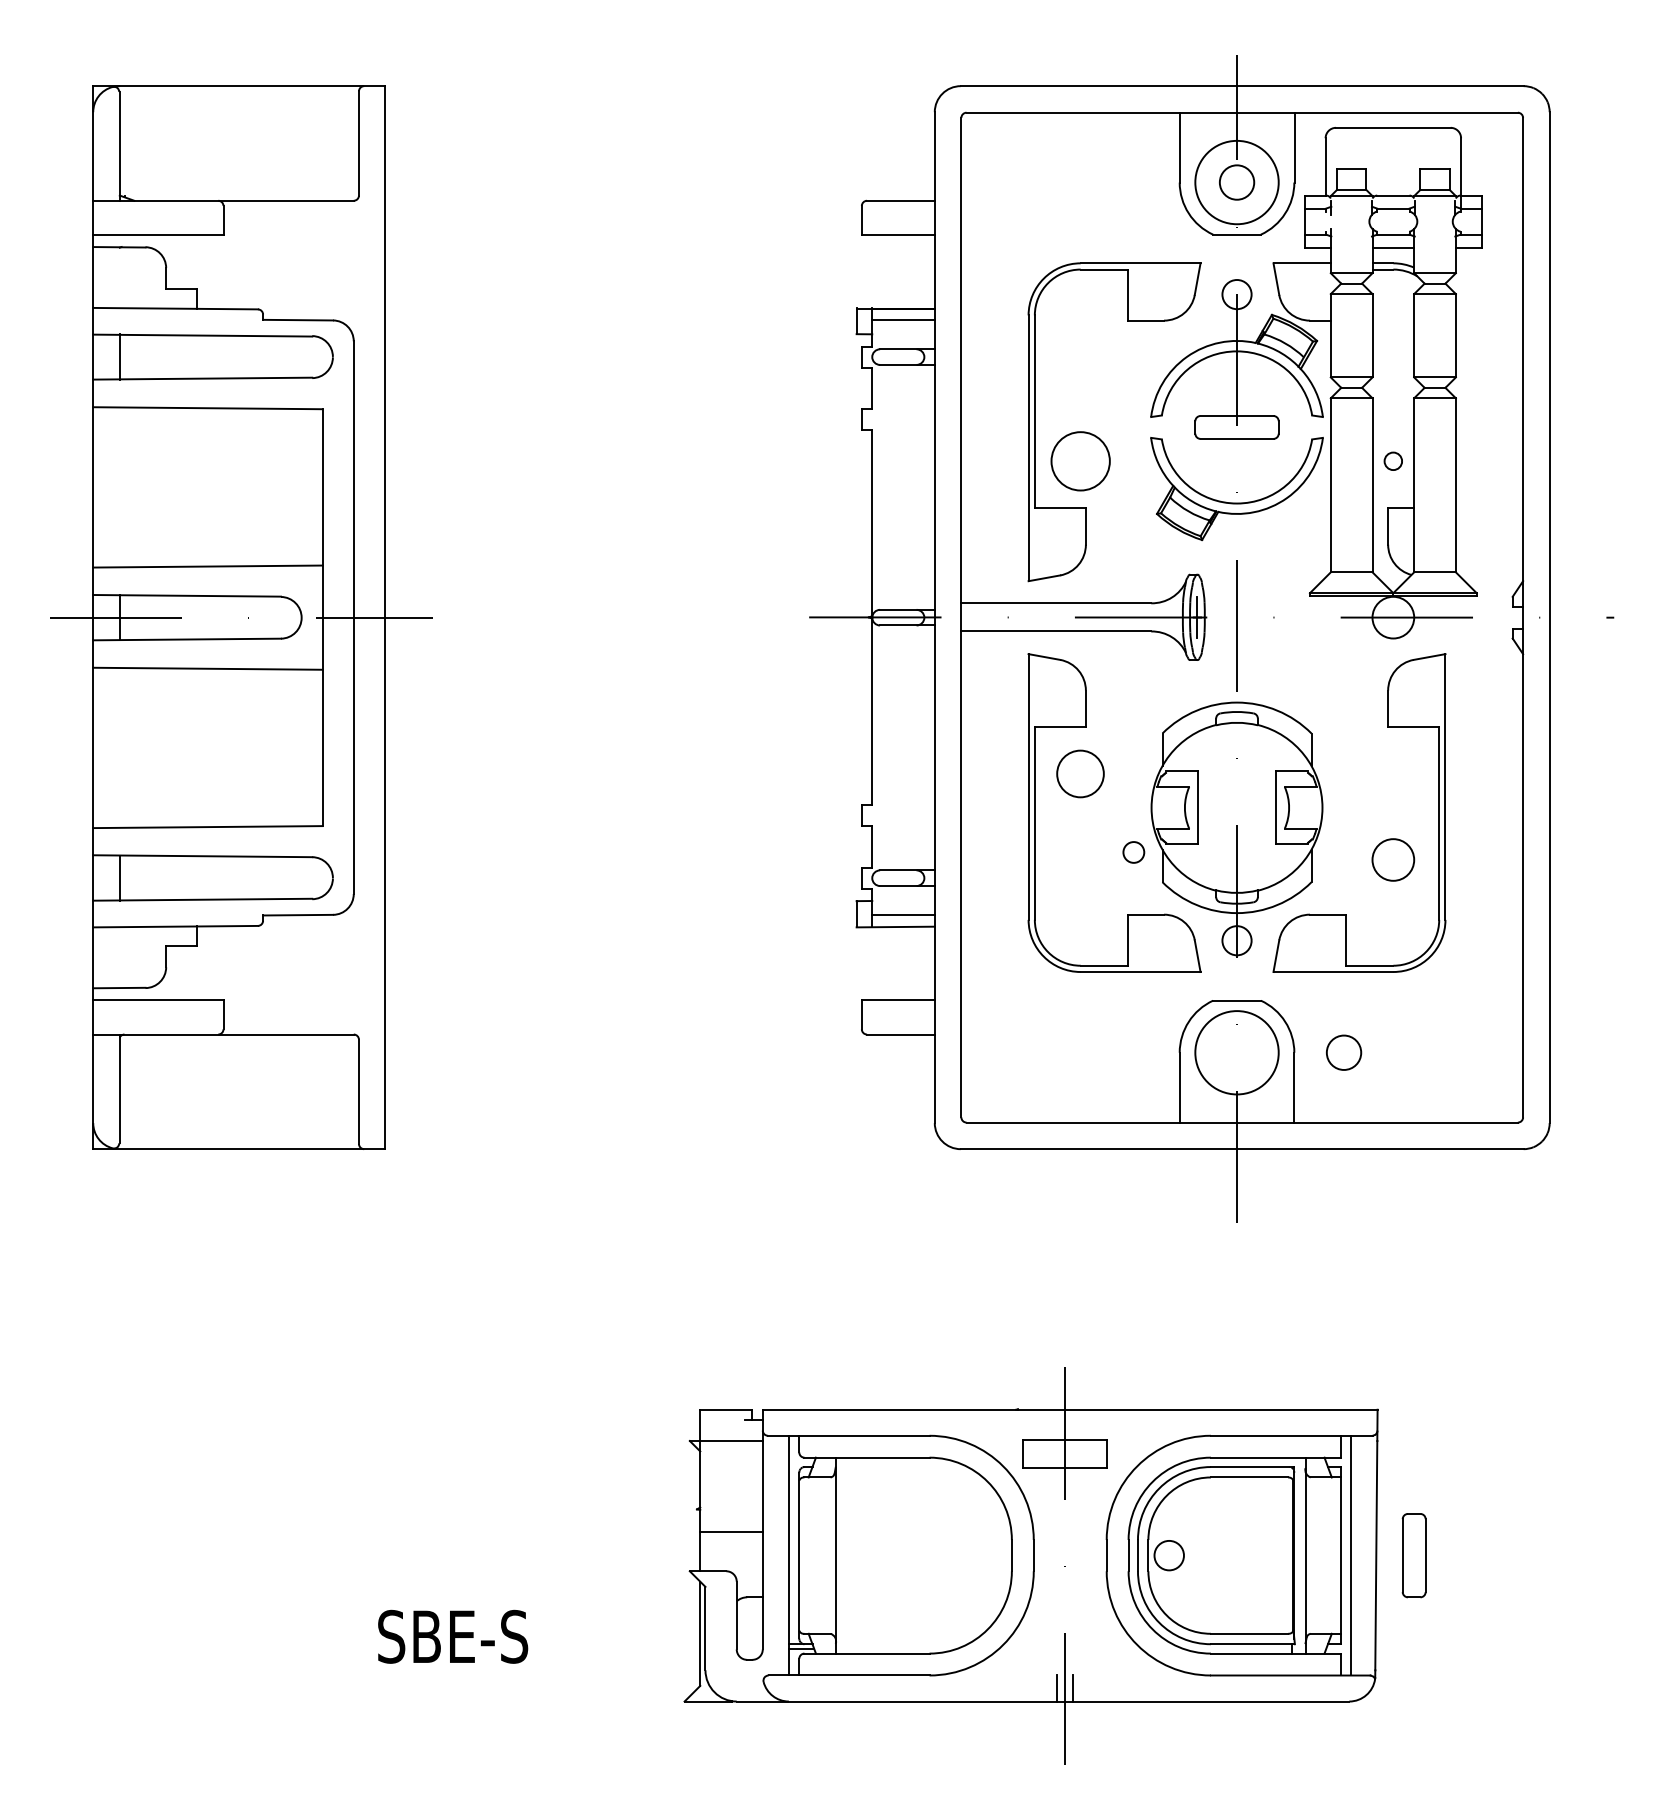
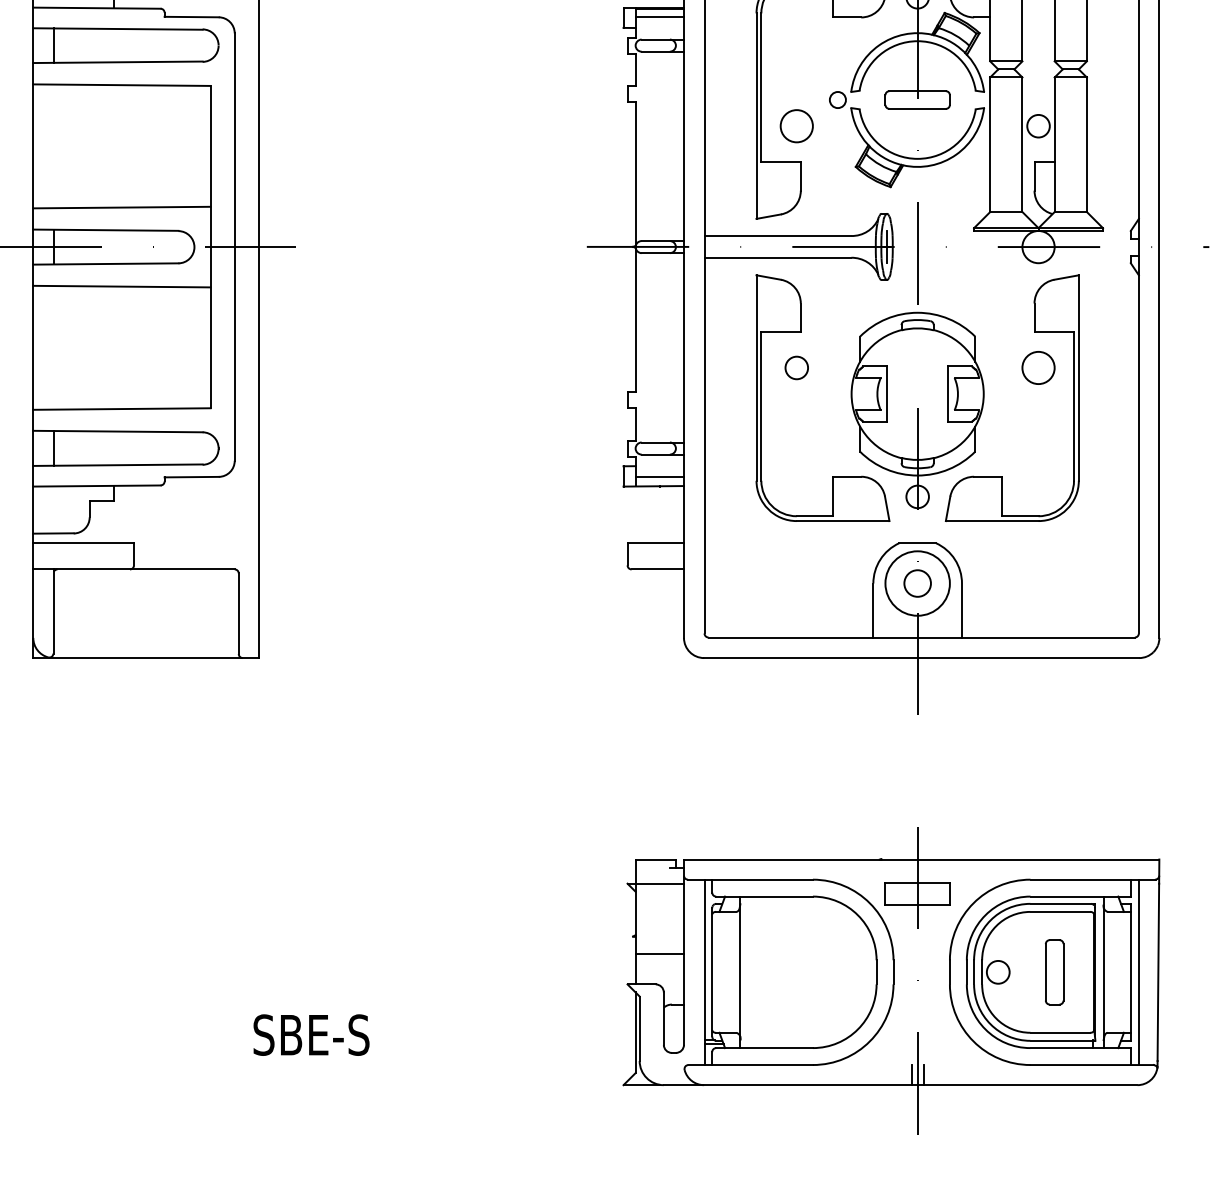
circle: (1392, 460) -> (1037, 125), size x1.67
circle: (1080, 461) -> (796, 126), size x0.71
circle: (1080, 773) -> (796, 367), size x0.62
circle: (1133, 852) -> (837, 100), moved
circle: (1393, 859) -> (1038, 367), moved
circle: (1344, 1052) -> (918, 583), moved
part: (1030, 1565) -> (890, 979), moved

